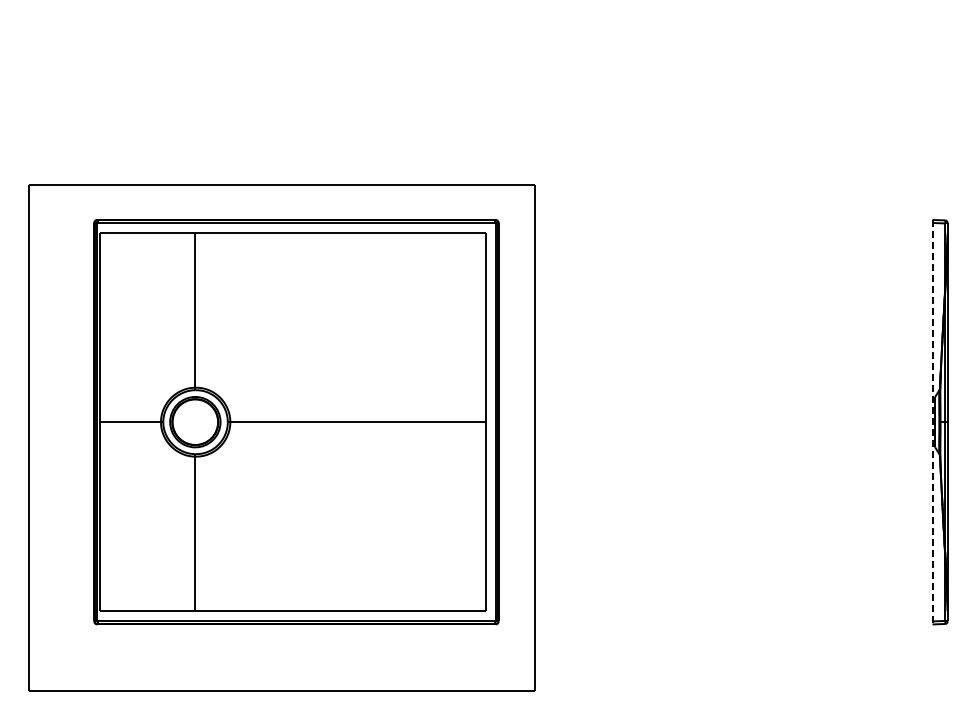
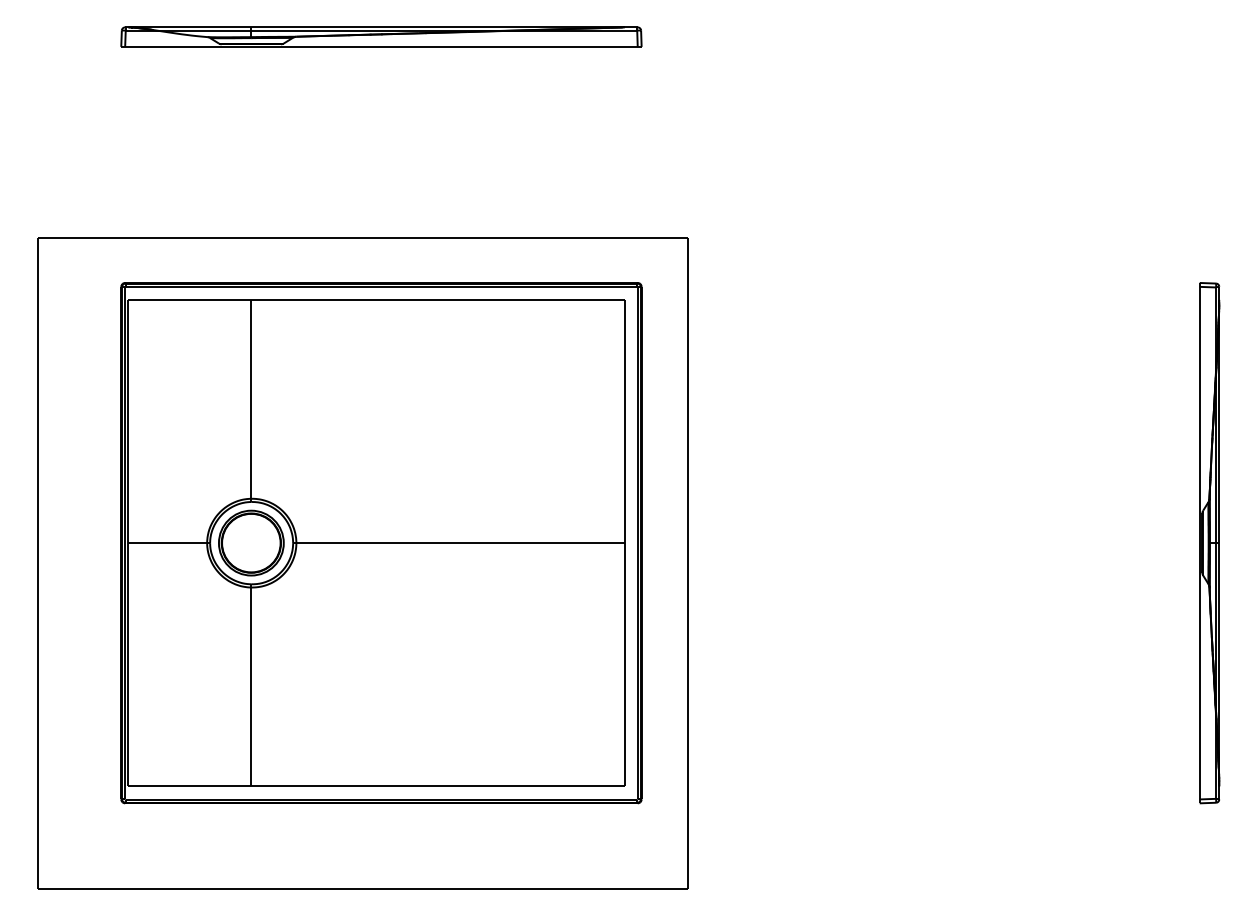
part: (296, 28) -> (381, 36), added
line: (932, 422) -> (1199, 543), dashed -> solid

